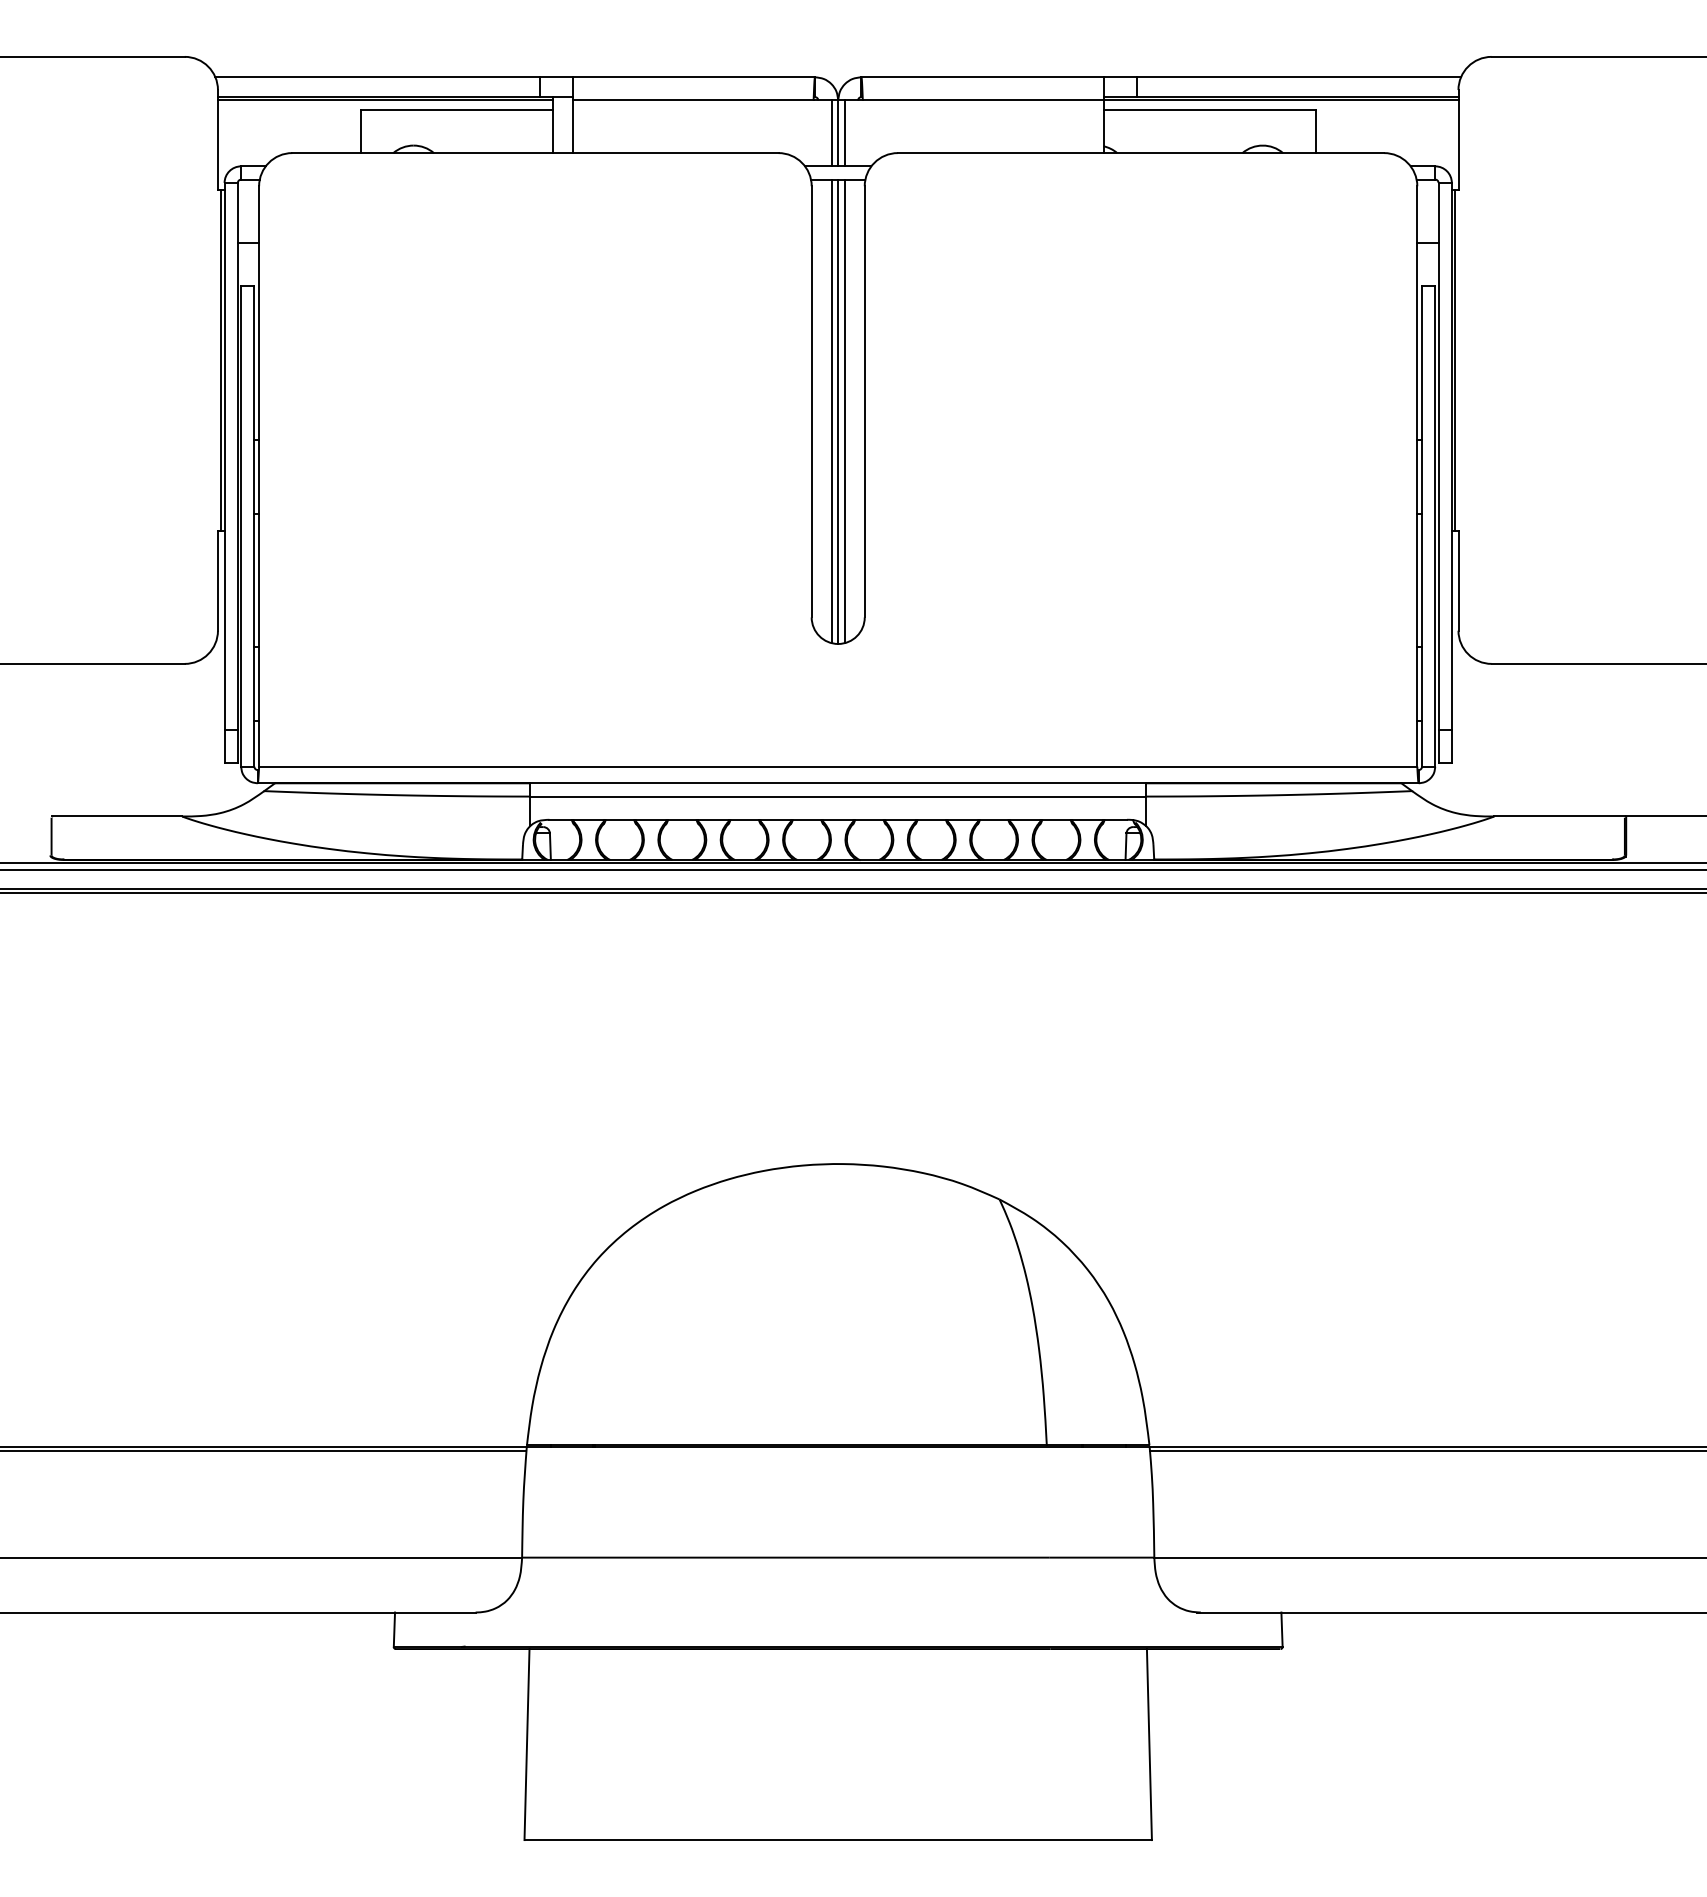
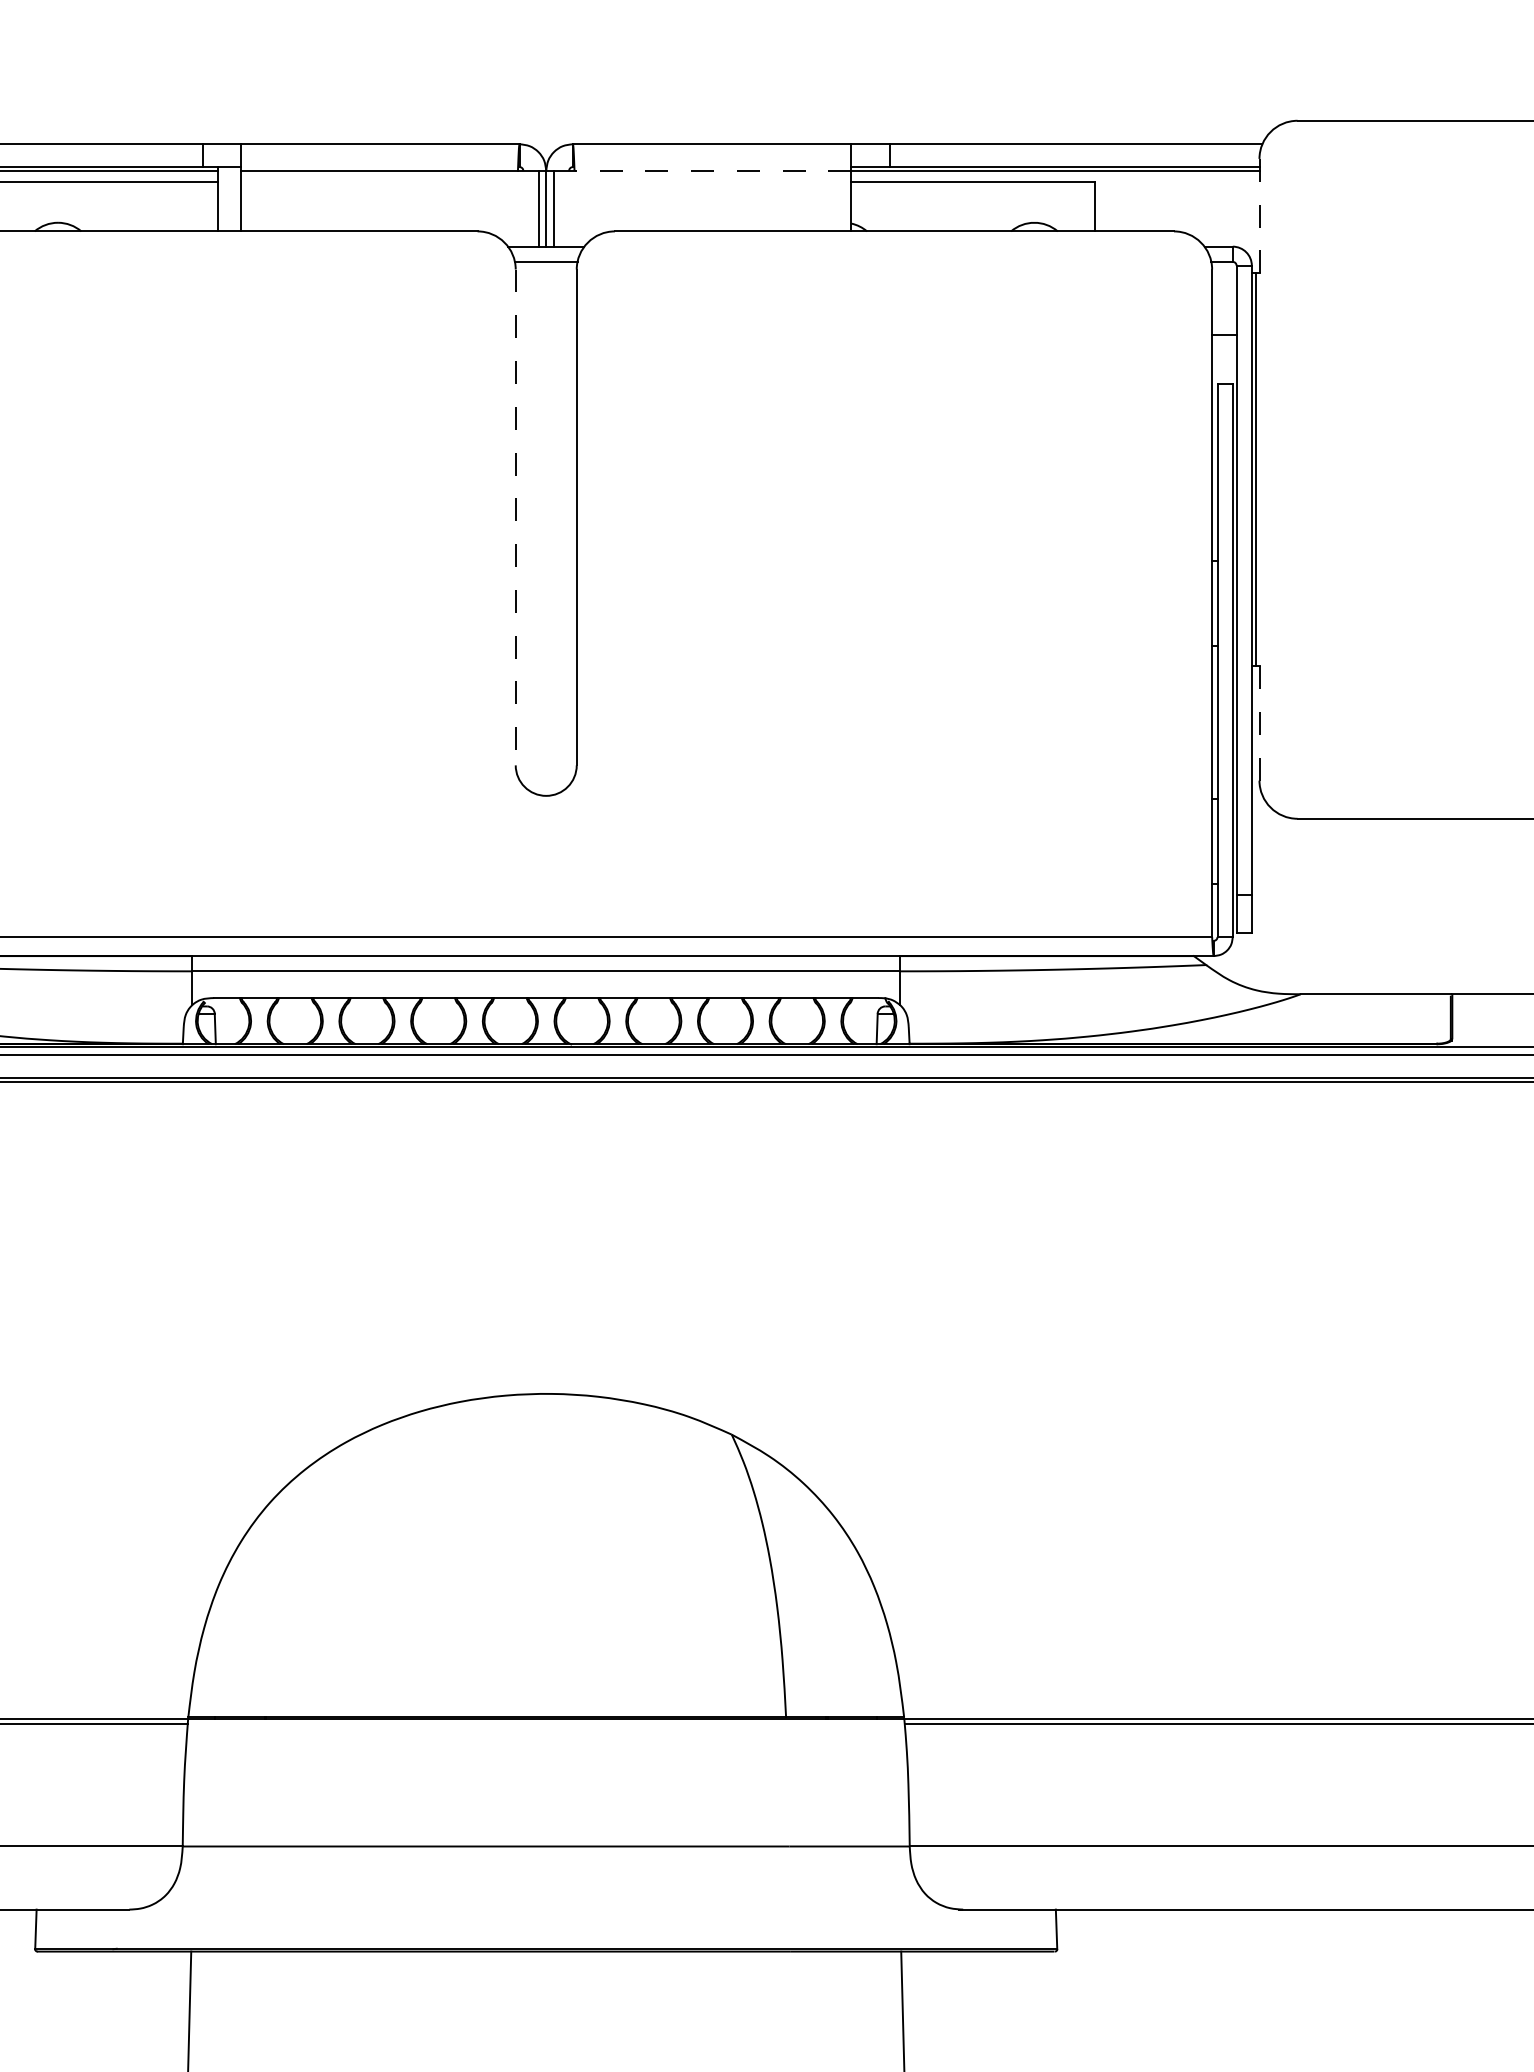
line: (982, 100) -> (712, 170), solid -> dashed
line: (1458, 139) -> (1259, 215), solid -> dashed
line: (811, 401) -> (515, 517), solid -> dashed
line: (831, 411) -> (538, 528), removed
line: (838, 411) -> (546, 528), removed
line: (844, 411) -> (553, 528), removed
line: (1458, 580) -> (1259, 722), solid -> dashed

